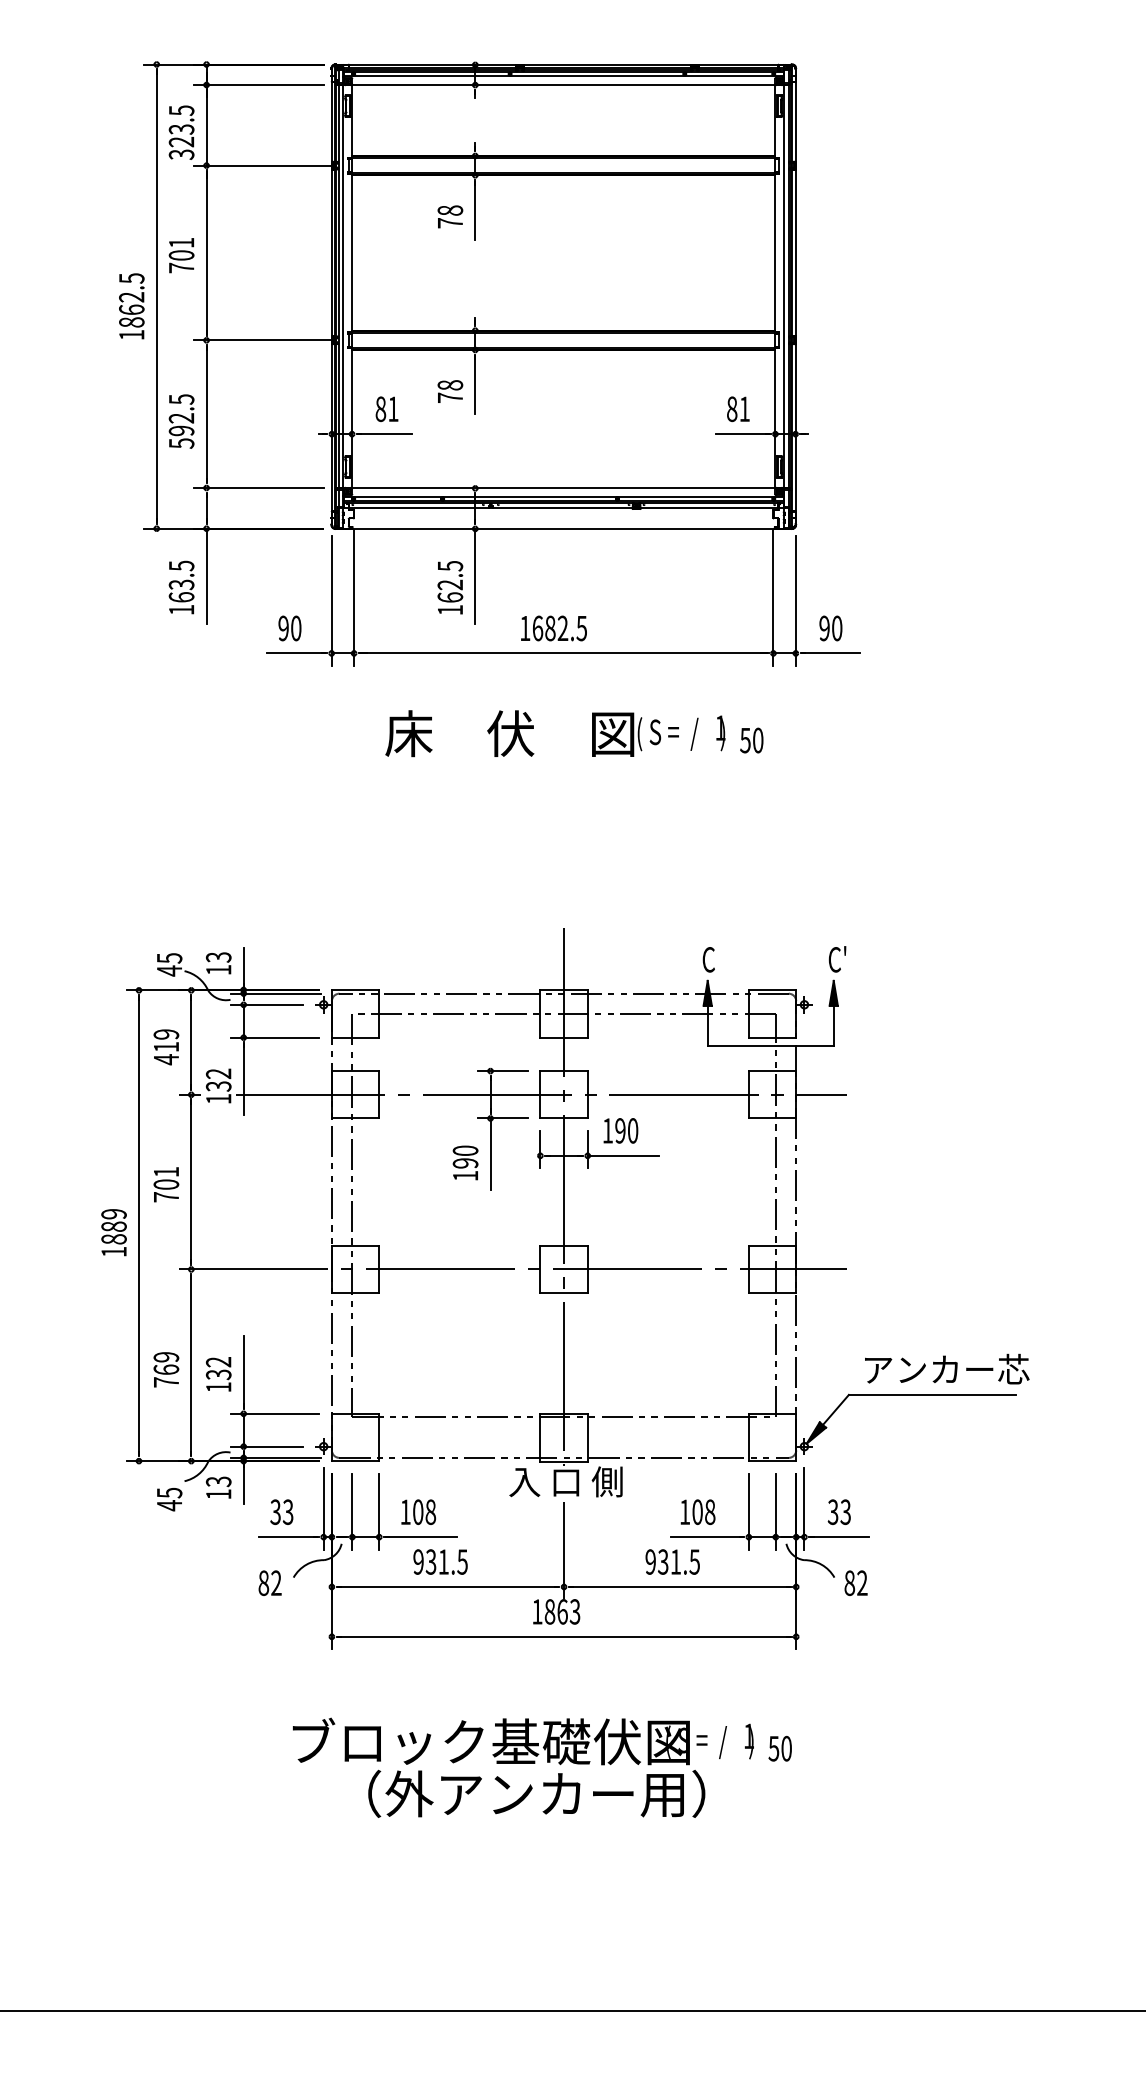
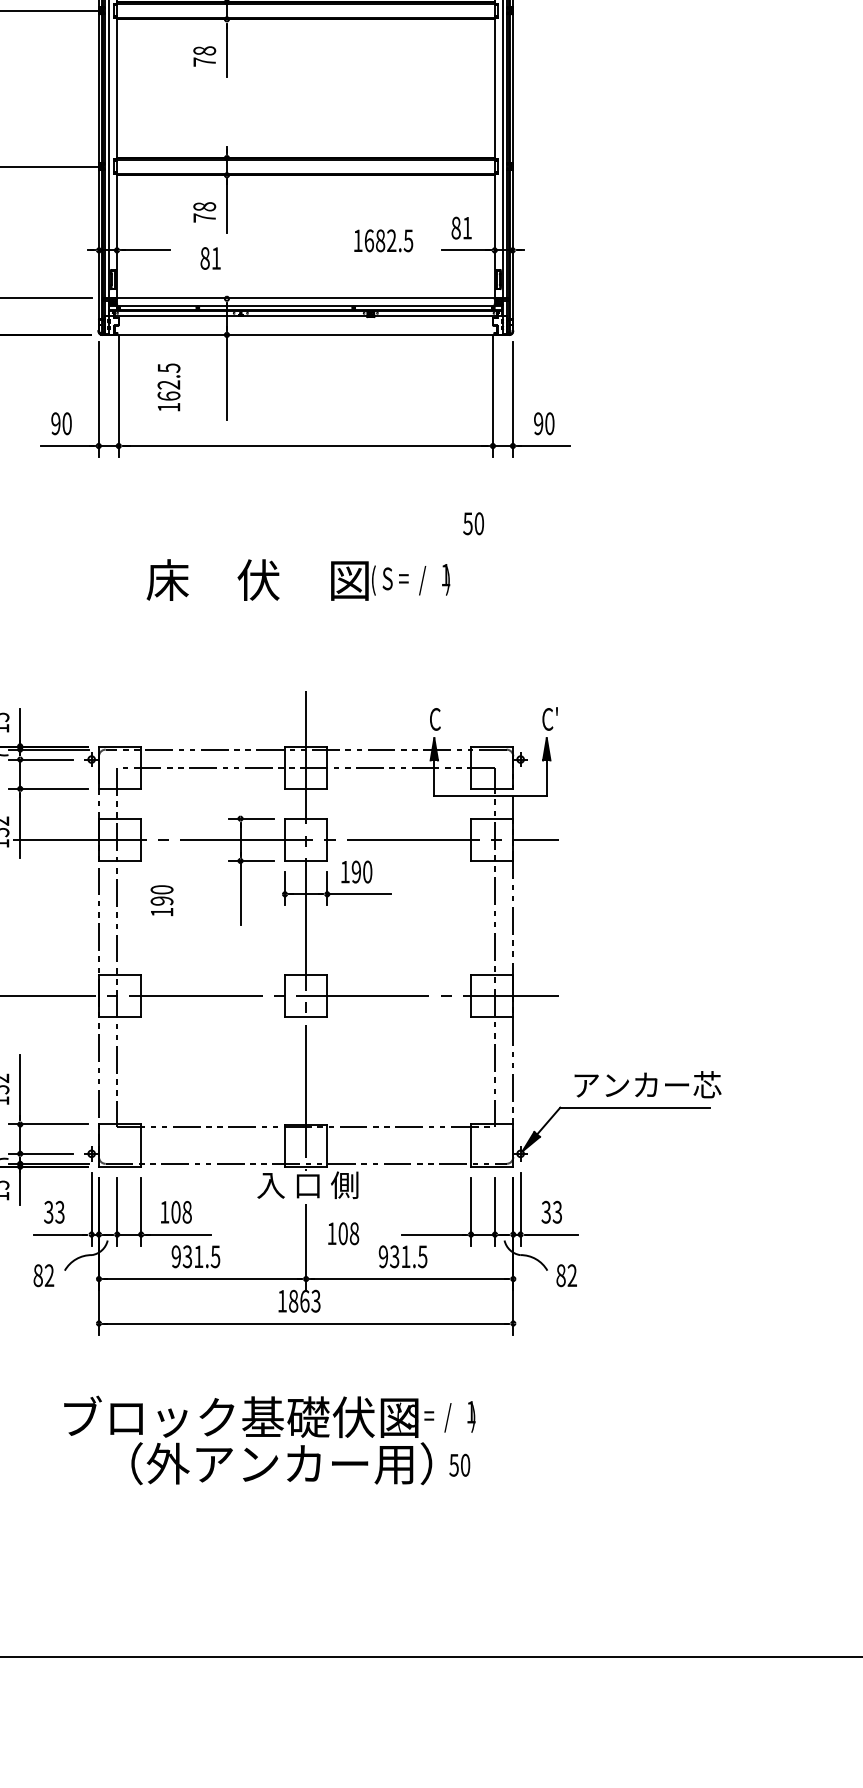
text: (386, 408) -> (210, 257), moved
text: (450, 587) -> (169, 387), moved
text: (553, 628) -> (383, 240), moved
text: (555, 733) -> (298, 579), moved
text: (465, 1162) -> (161, 900), moved
text: (697, 1511) -> (343, 1233), moved
text: (779, 1748) -> (459, 1465), moved

